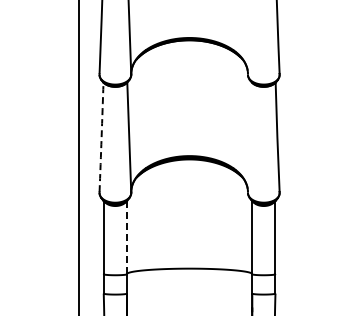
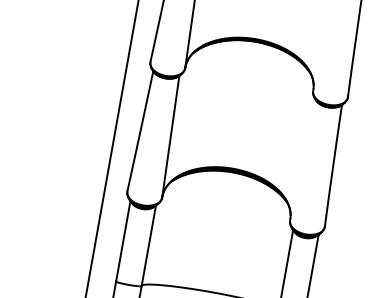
arc: (101, 137) -> (140, 131), dashed -> solid
line: (127, 237) -> (149, 245), dashed -> solid

